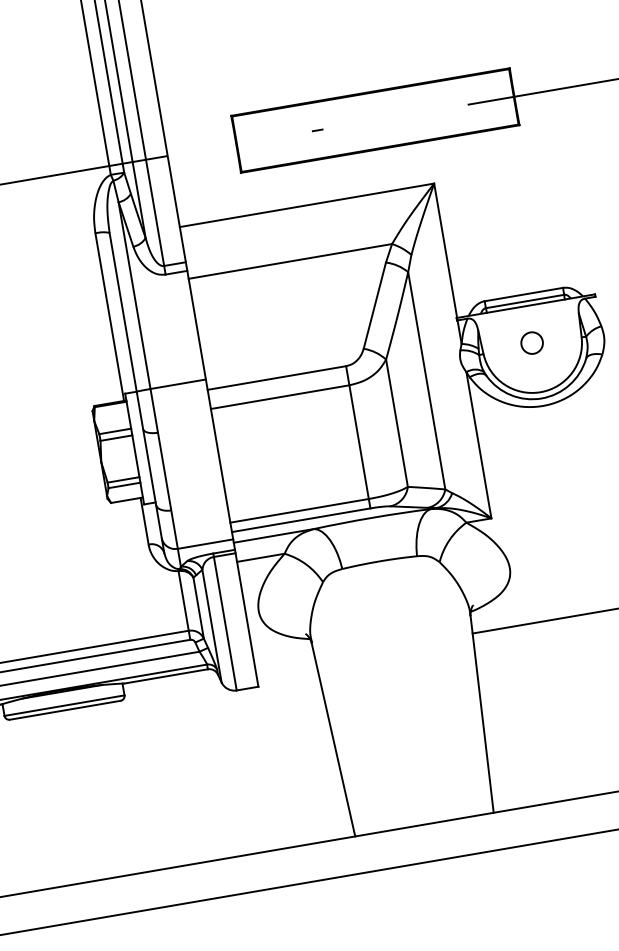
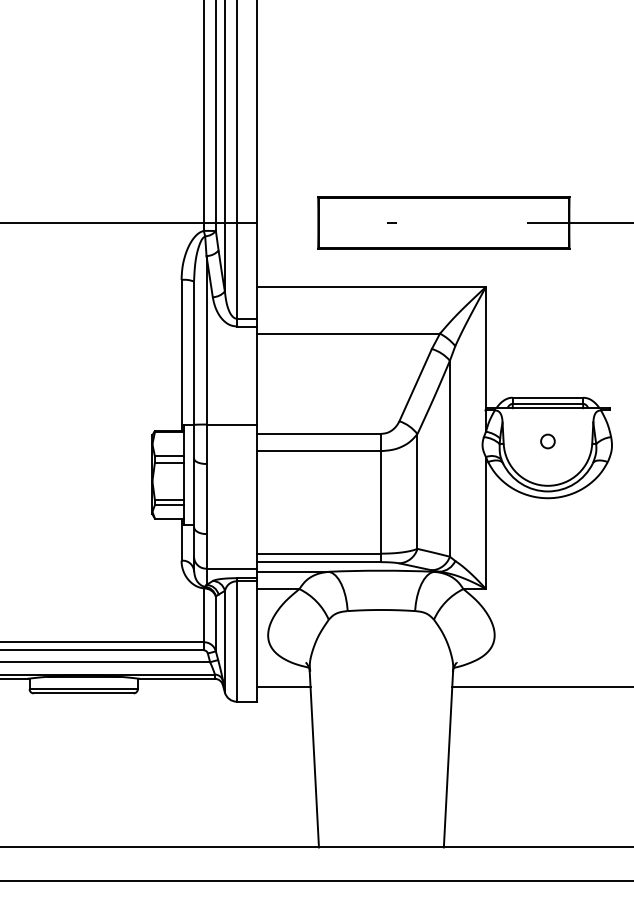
circle: (531, 343) -> (547, 441), size x0.71
line: (285, 665) -> (283, 687), added

